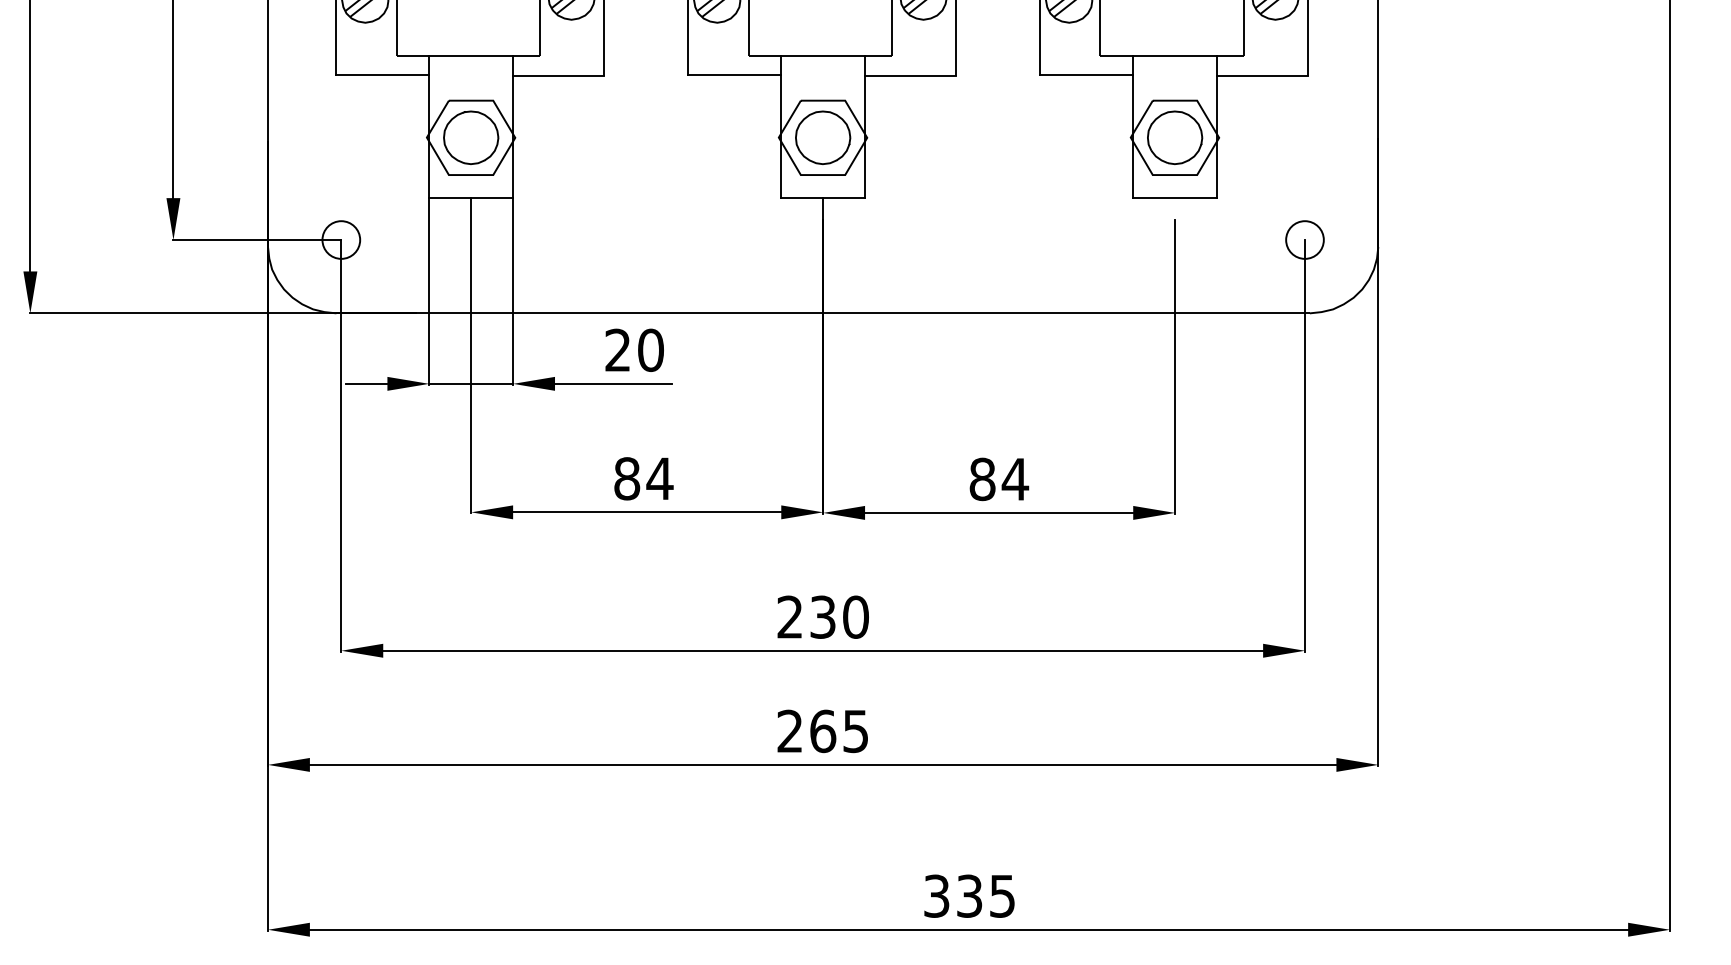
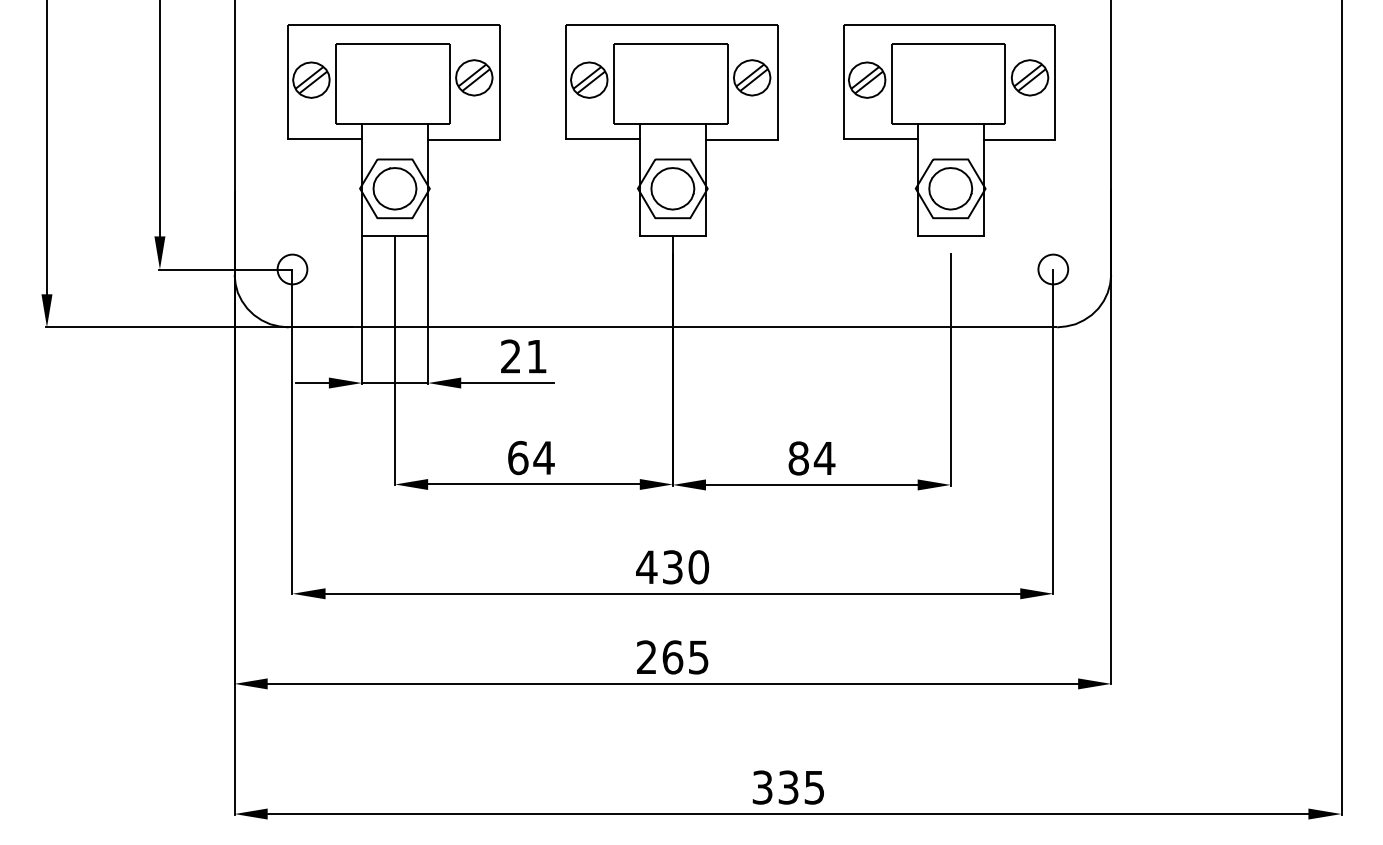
text: (650, 350) -> (536, 356), 20 -> 21
text: (627, 478) -> (518, 457), 84 -> 64
text: (789, 616) -> (646, 566), 230 -> 430

